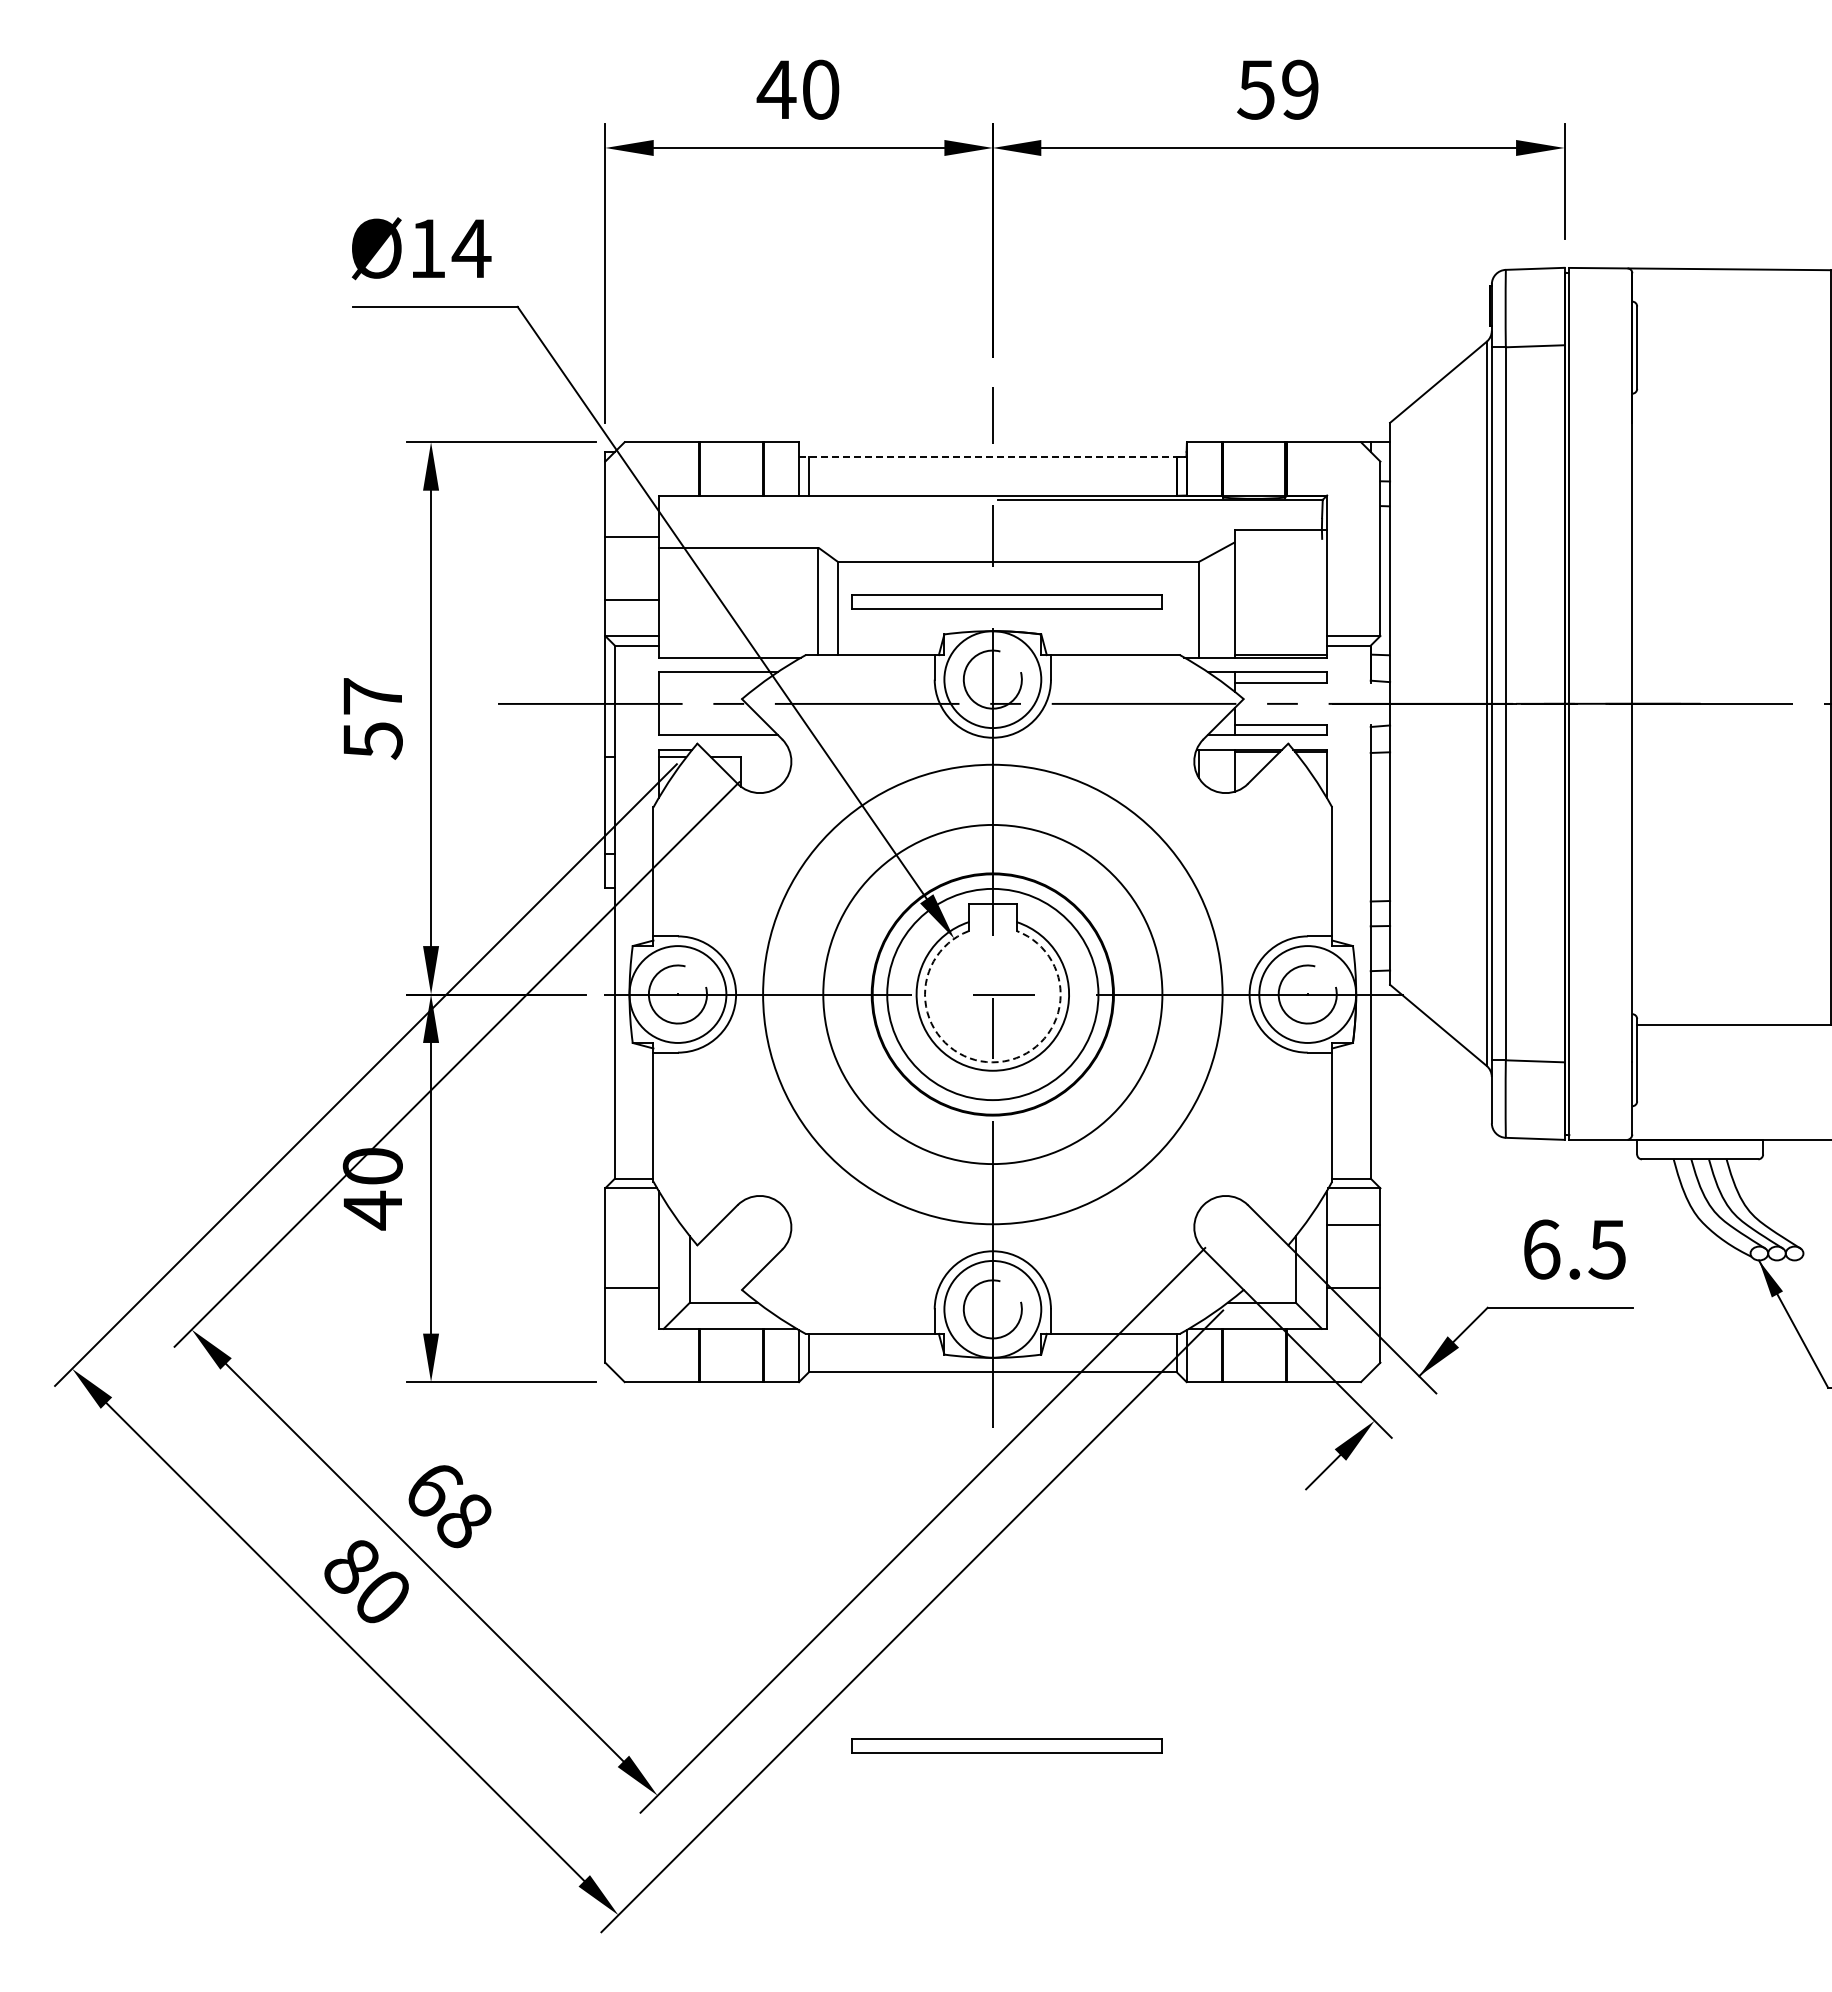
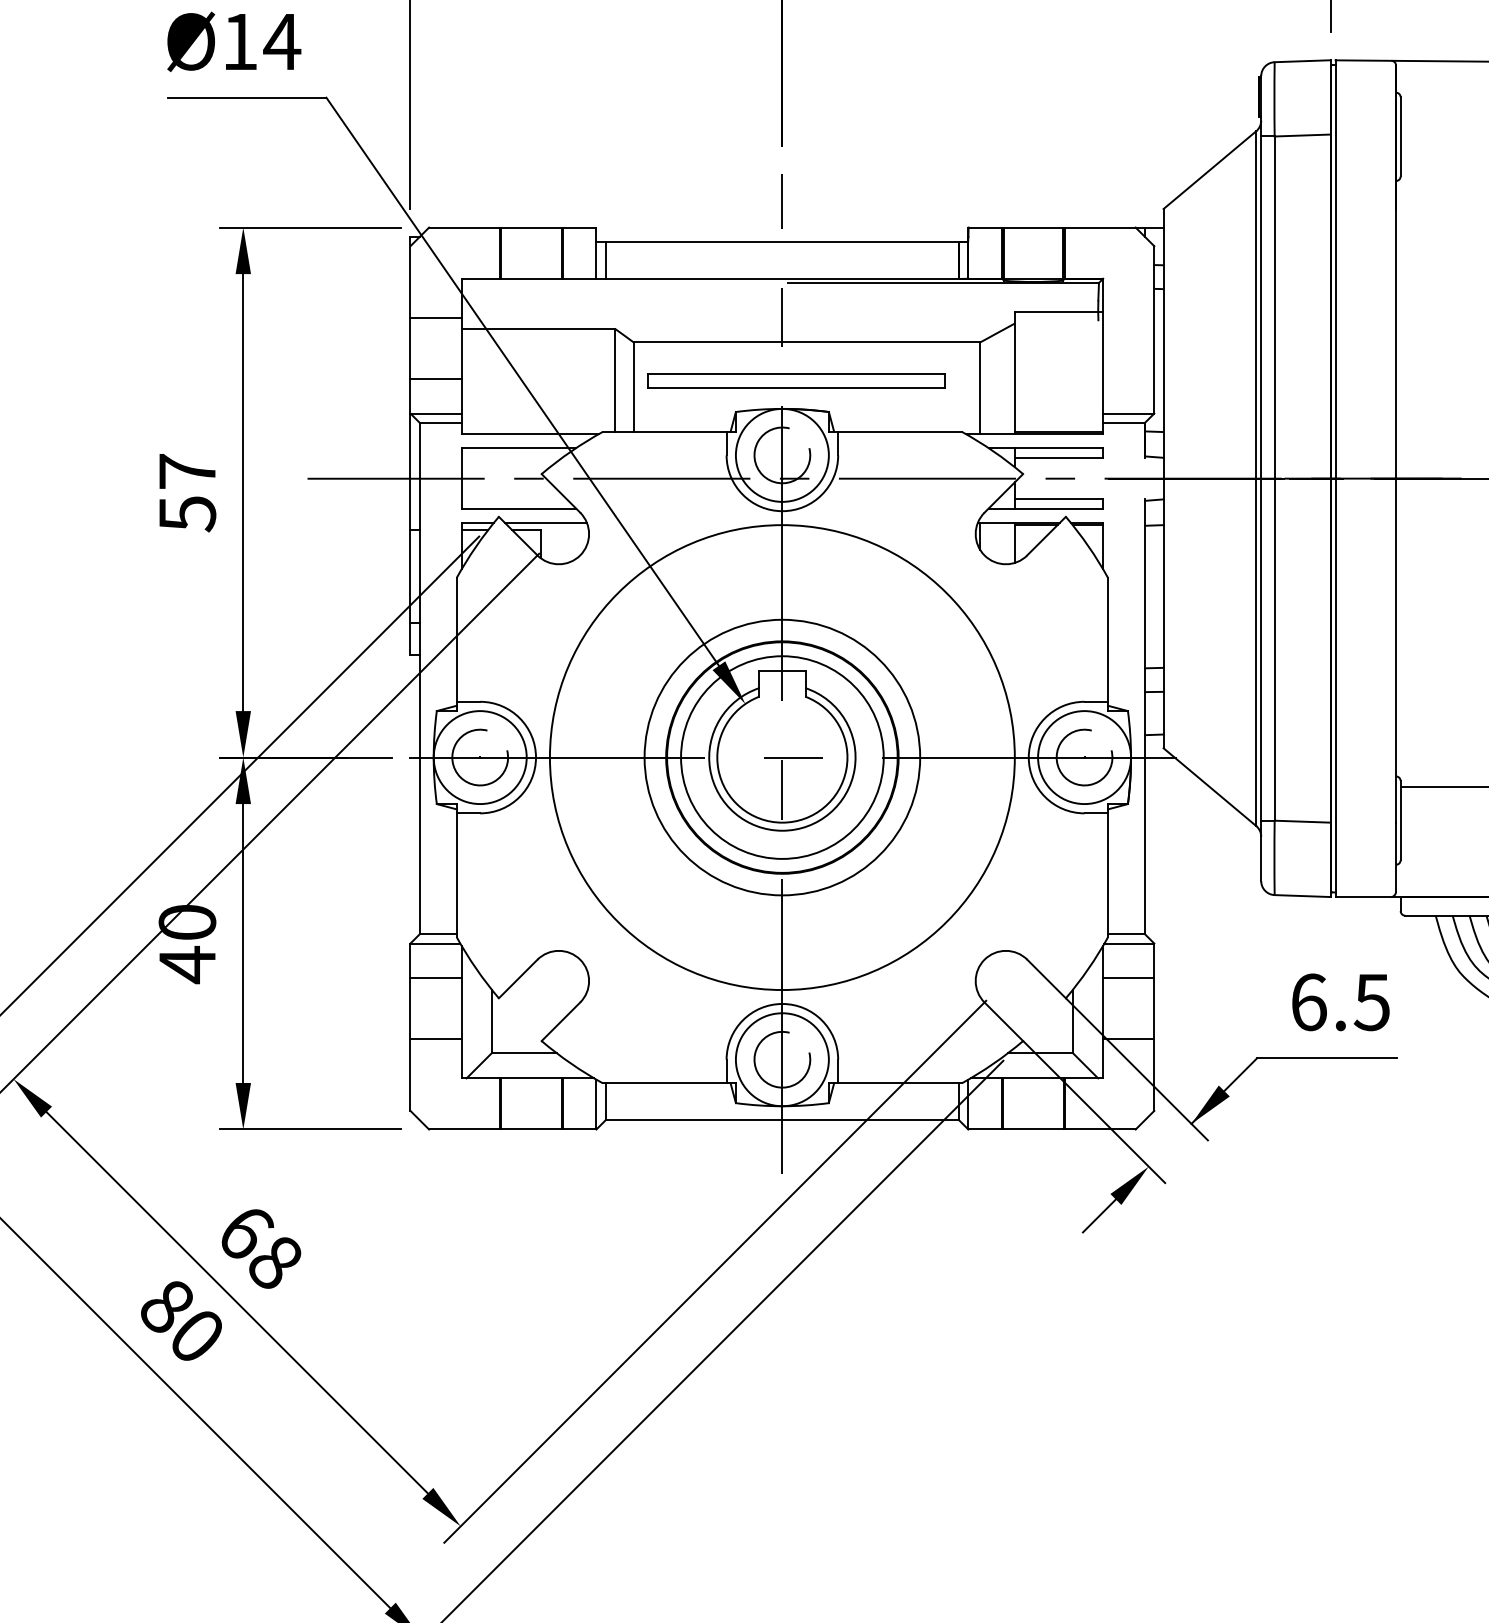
line: (992, 456) -> (782, 241), dashed -> solid
line: (745, 749) -> (545, 522), added
circle: (992, 994) -> (782, 757), size x0.62
circle: (992, 994) -> (782, 757), size x1.43
arc: (992, 1062) -> (782, 822), dashed -> solid
line: (631, 1224) -> (435, 978), added
part: (1006, 1745) -> (795, 1478), removed

